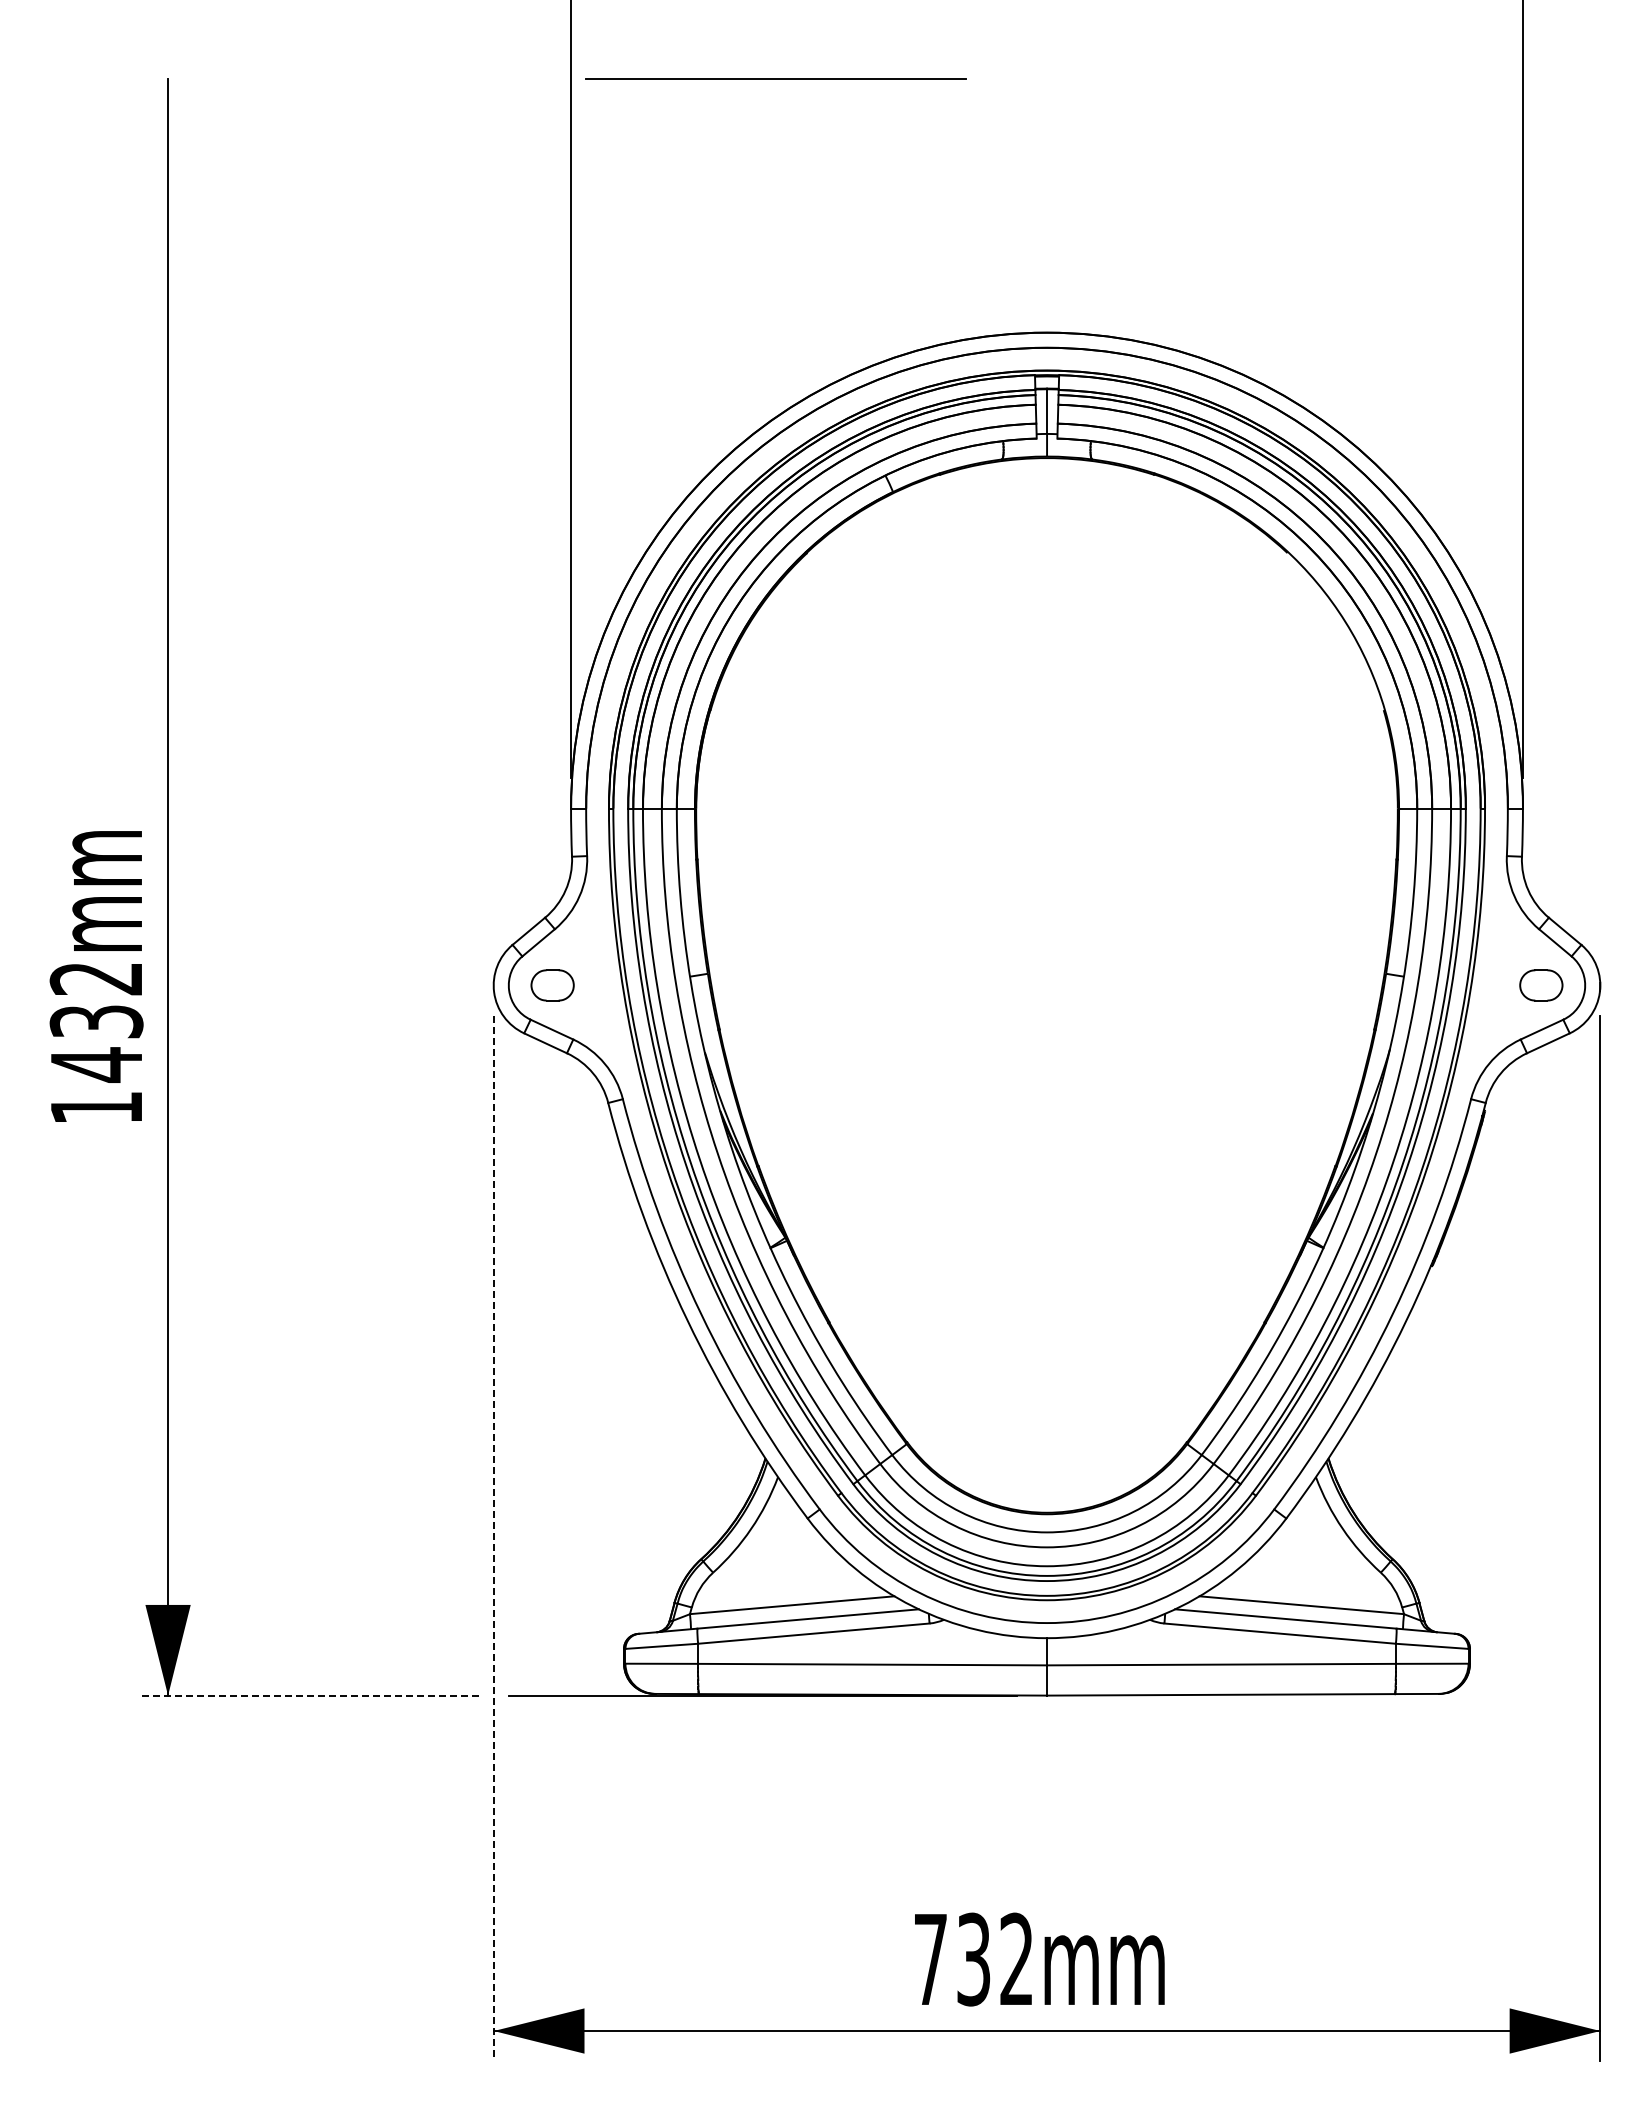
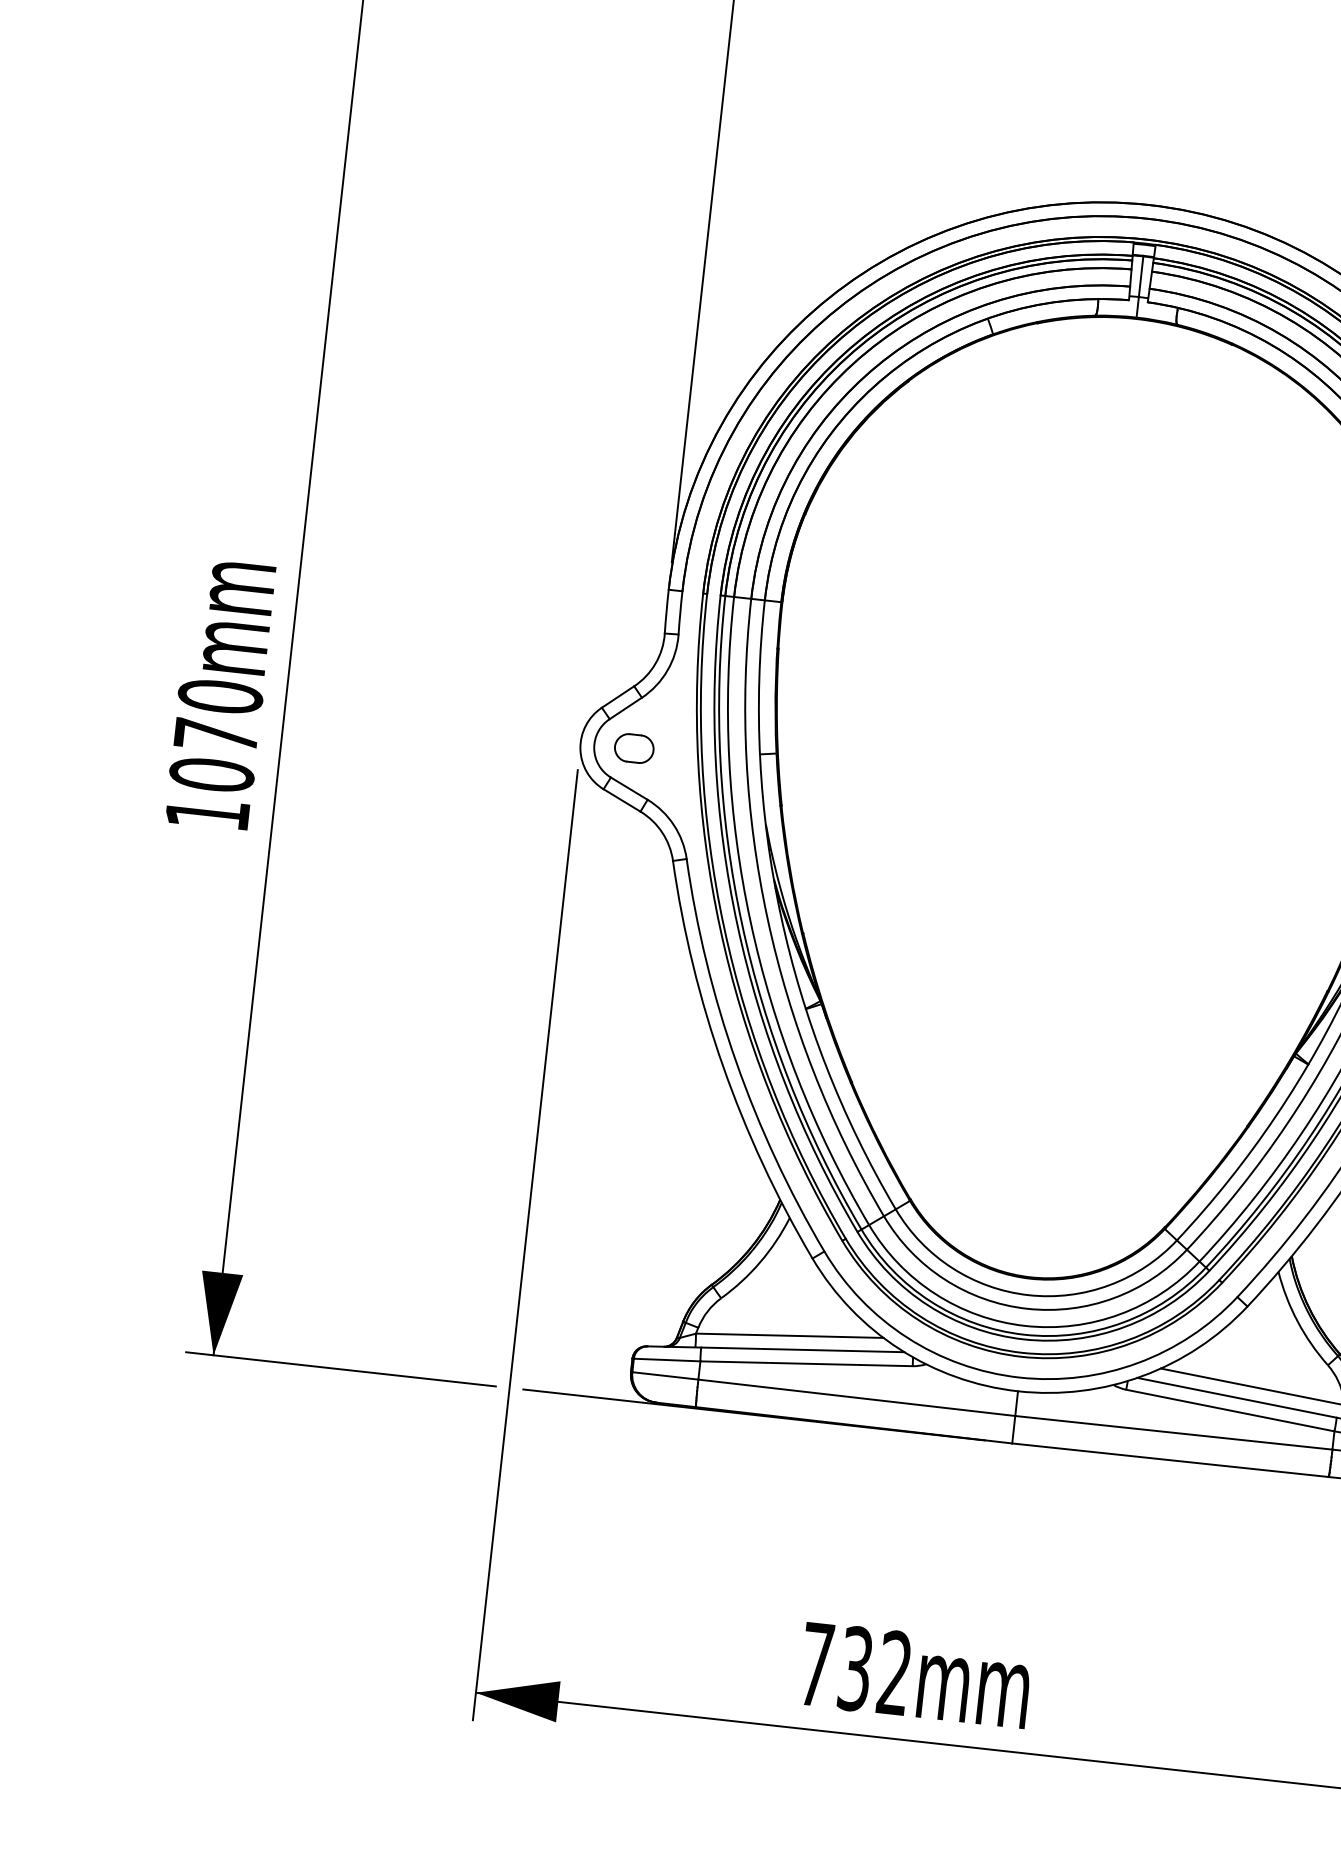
text: (96, 1021) -> (216, 735), 1432mm -> 1070mm
line: (493, 1538) -> (525, 1245), dashed -> solid
line: (307, 1695) -> (340, 1369), dashed -> solid
text: (1039, 1959) -> (915, 1675), moved

